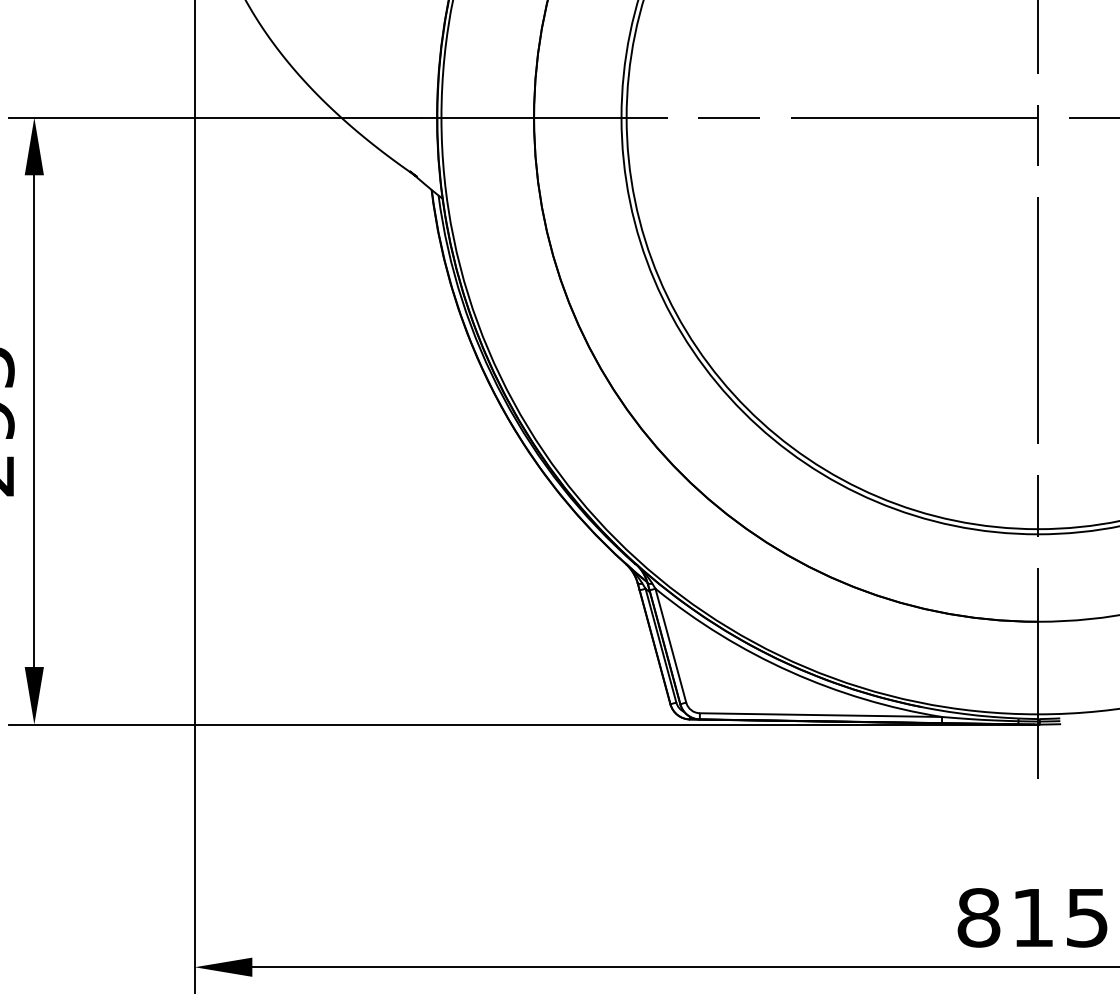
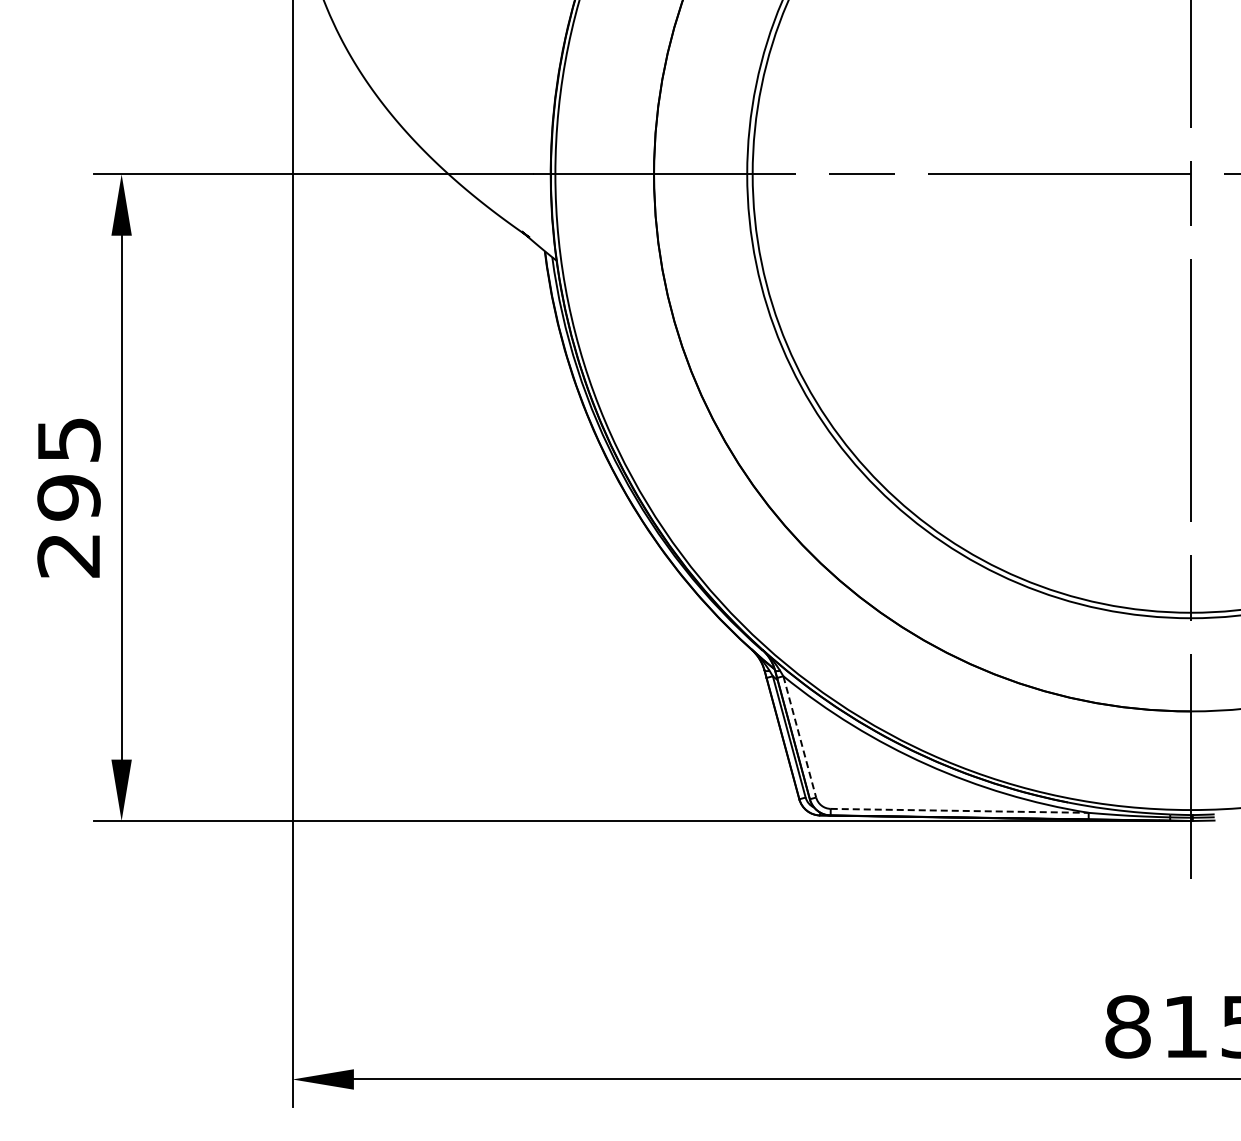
line: (670, 645) -> (799, 736), solid -> dashed
line: (821, 714) -> (960, 810), solid -> dashed

